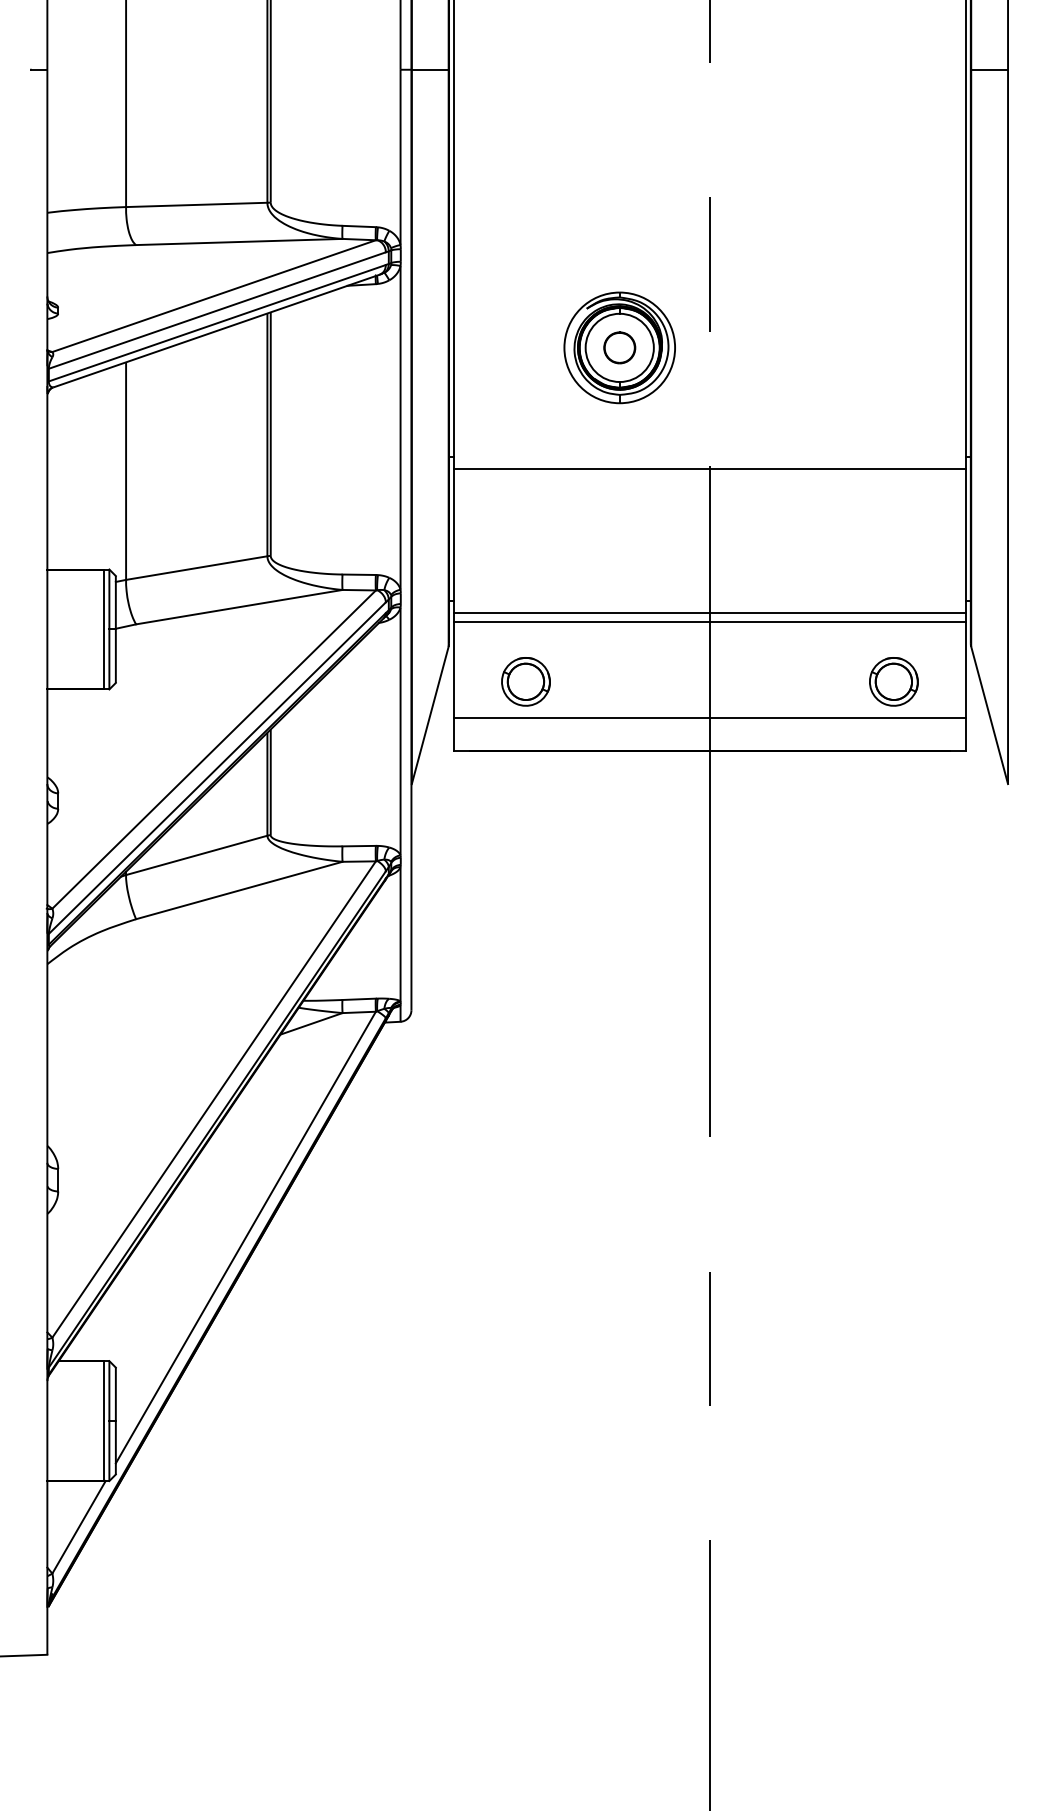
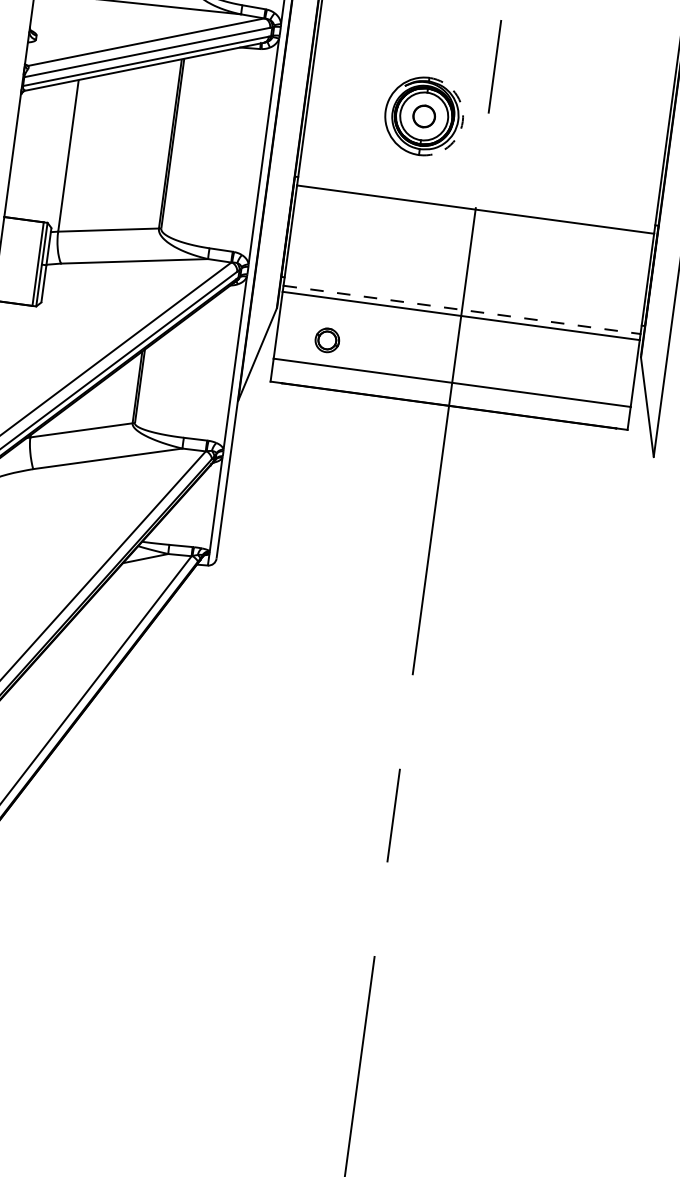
arc: (675, 347) -> (463, 121), solid -> dashed
line: (710, 613) -> (462, 310), solid -> dashed
part: (525, 681) -> (327, 340), size x0.7
part: (893, 681) -> (583, 374), removed

